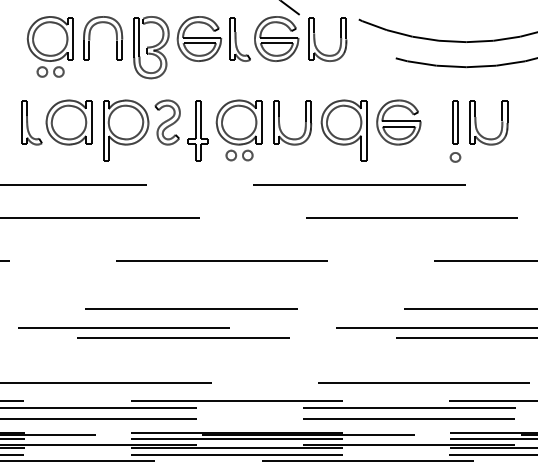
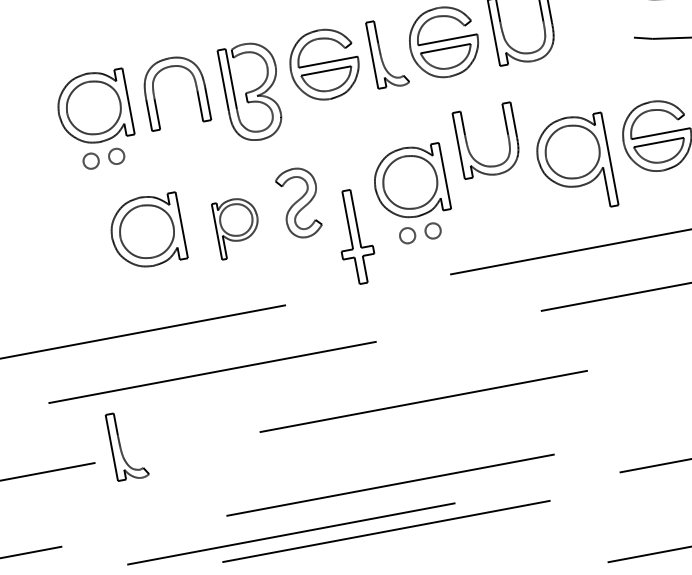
part: (31, 122) -> (126, 445), moved
part: (280, 124) -> (469, 147), moved
part: (126, 130) -> (238, 227), size x0.6
part: (197, 130) -> (353, 236), moved

